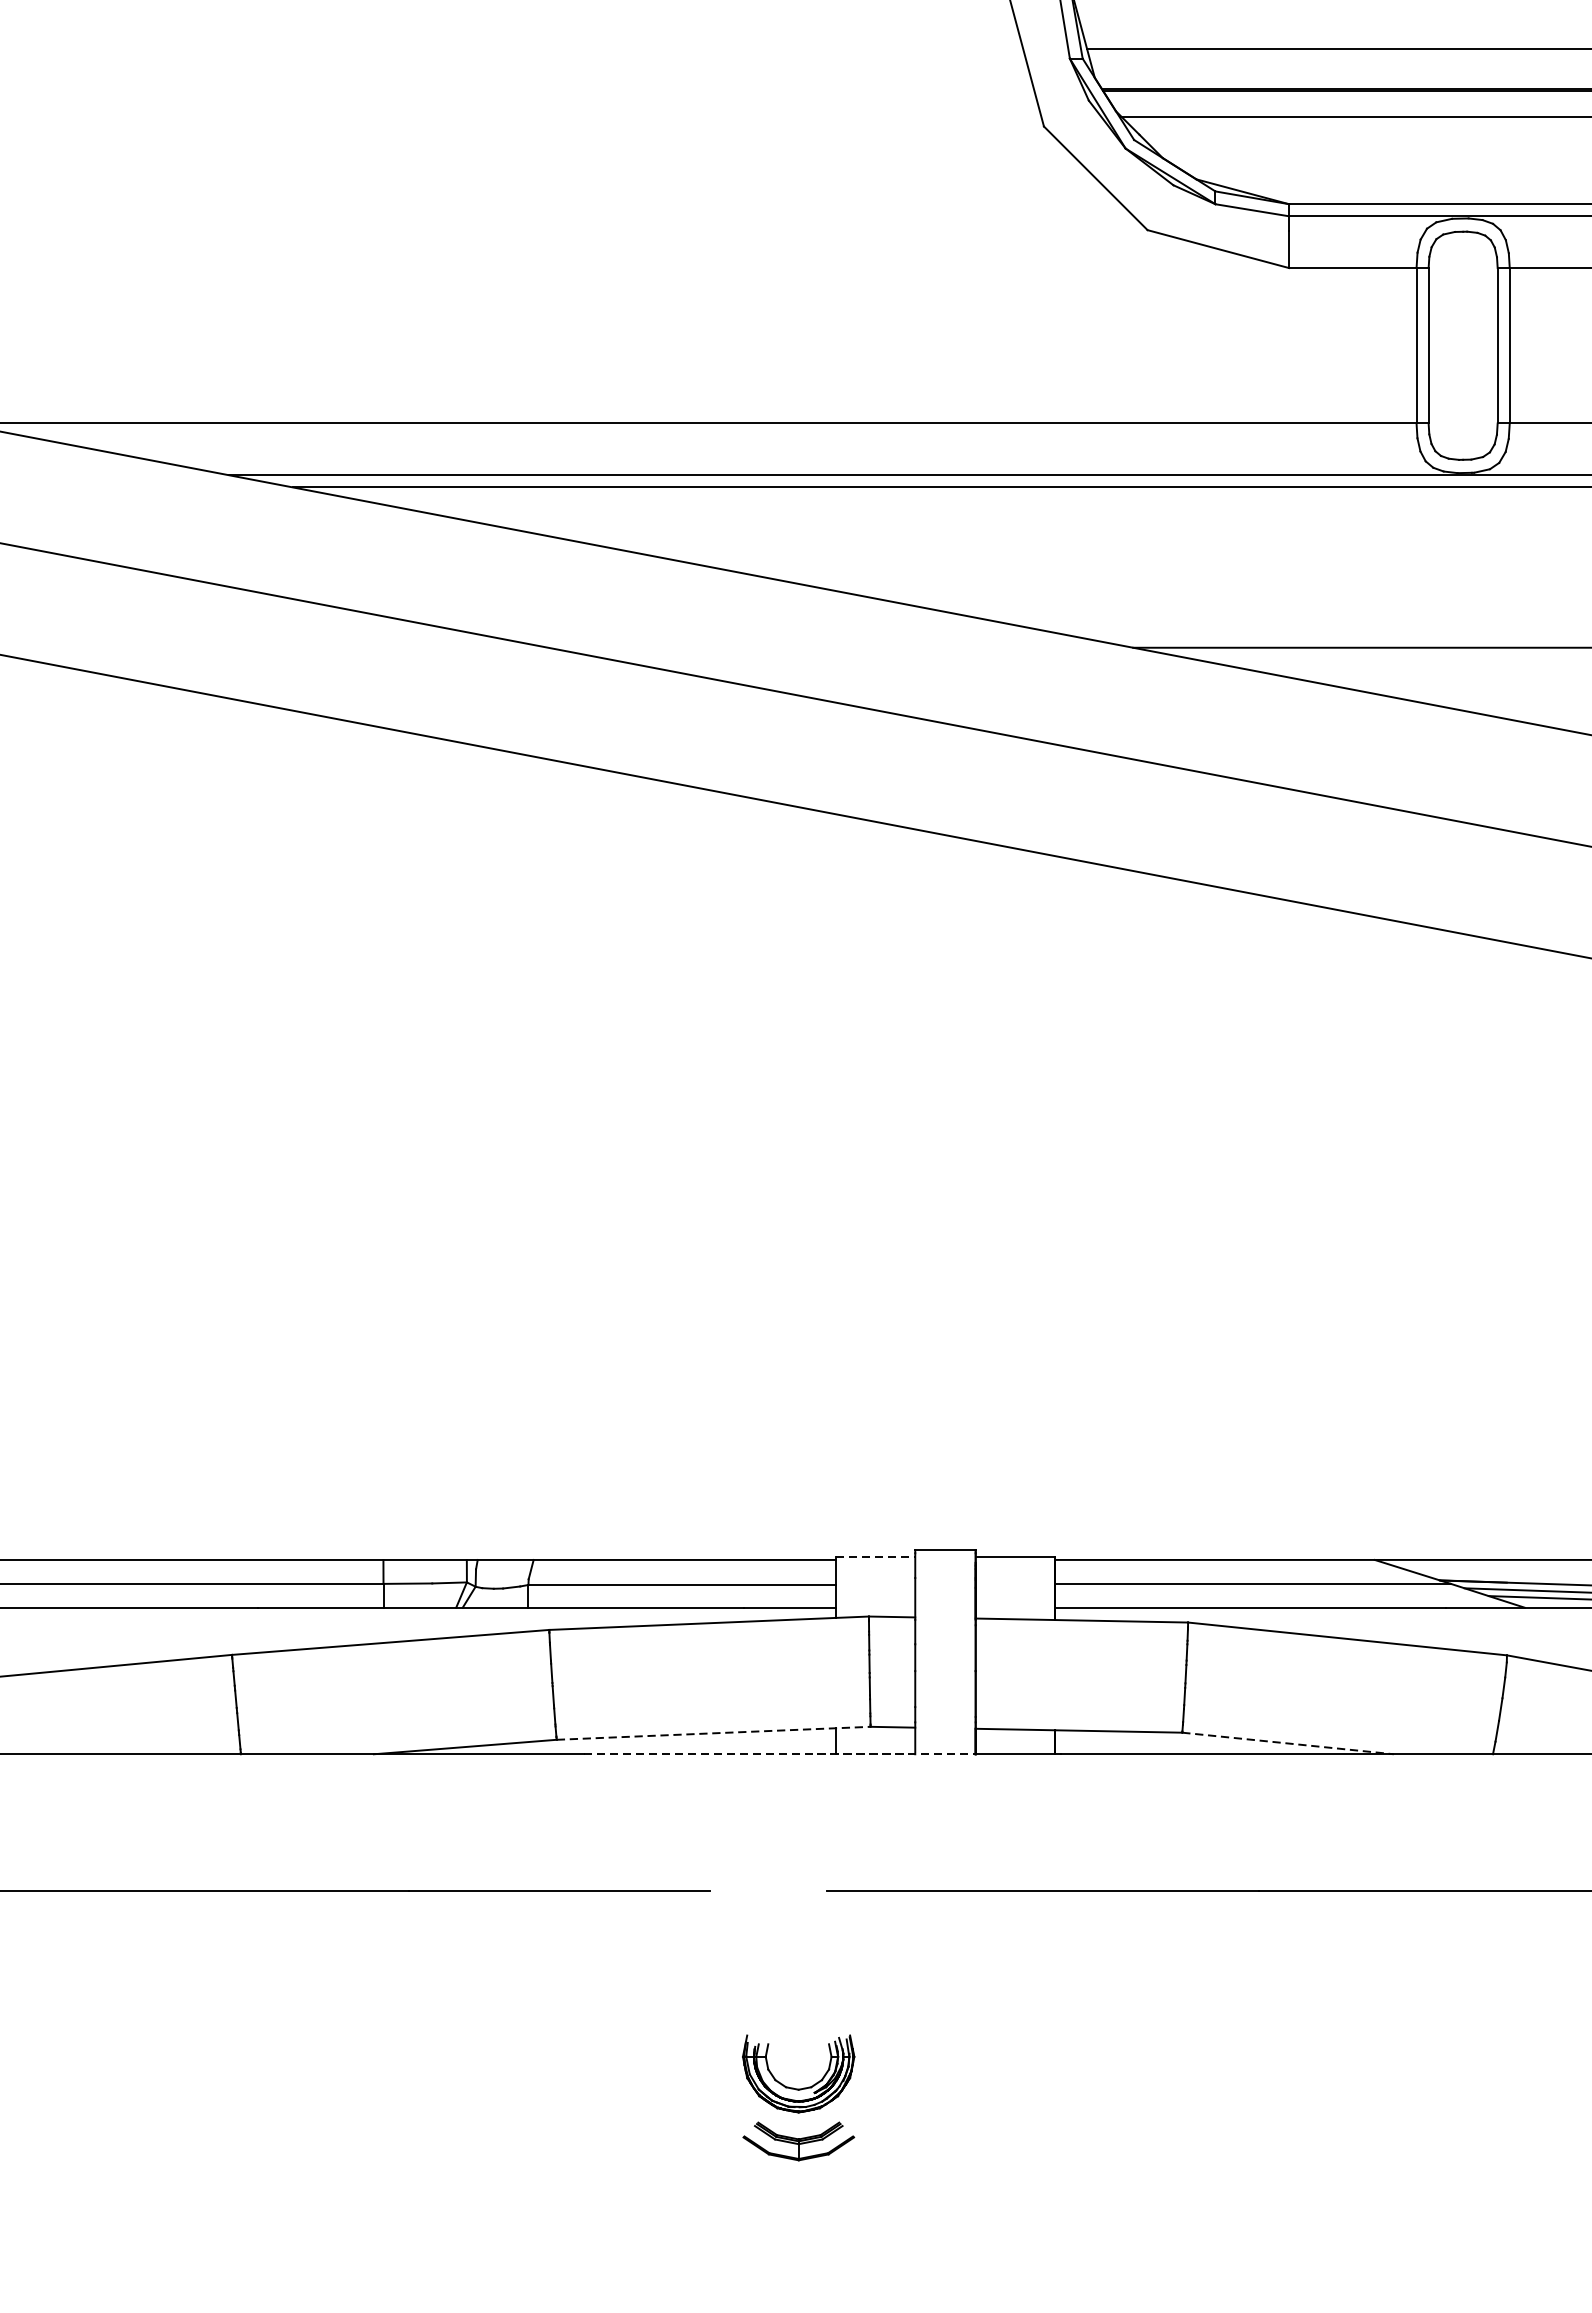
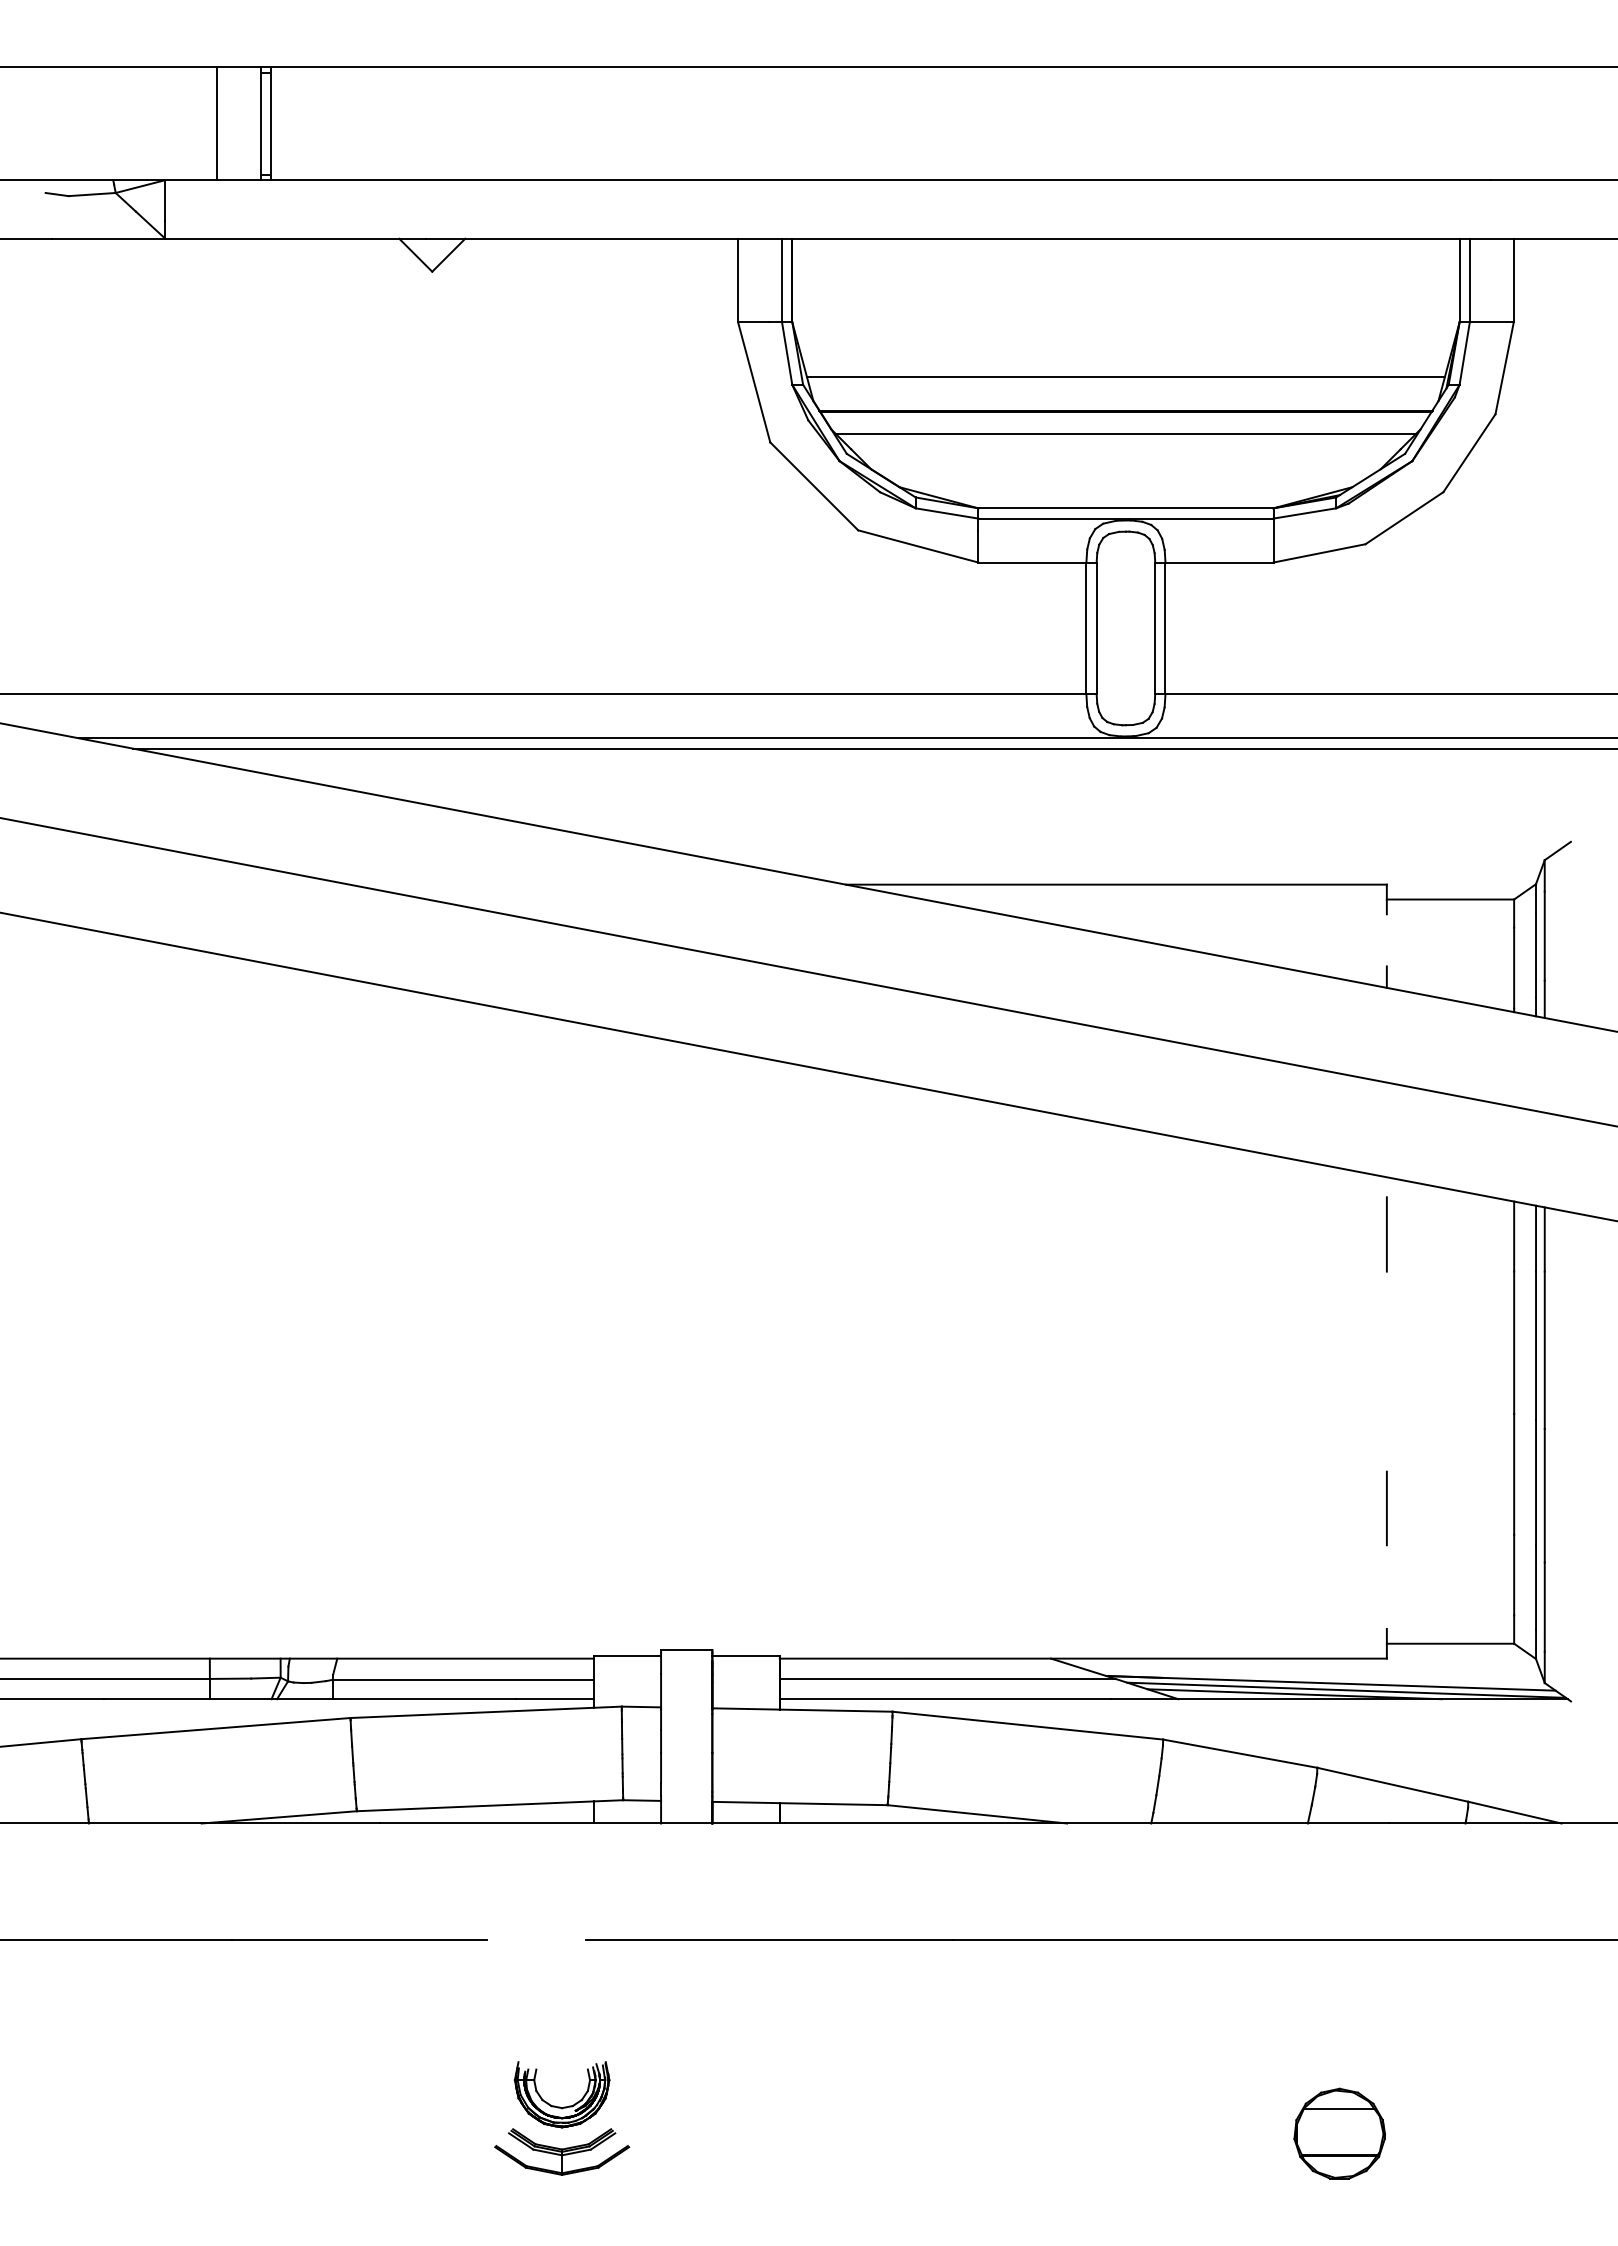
line: (875, 1557) -> (627, 1656), dashed -> solid
line: (714, 1733) -> (490, 1805), dashed -> solid
line: (1288, 1743) -> (977, 1814), dashed -> solid
line: (780, 1754) -> (546, 1823), dashed -> solid
part: (799, 2140) -> (562, 2151), size x1.43

